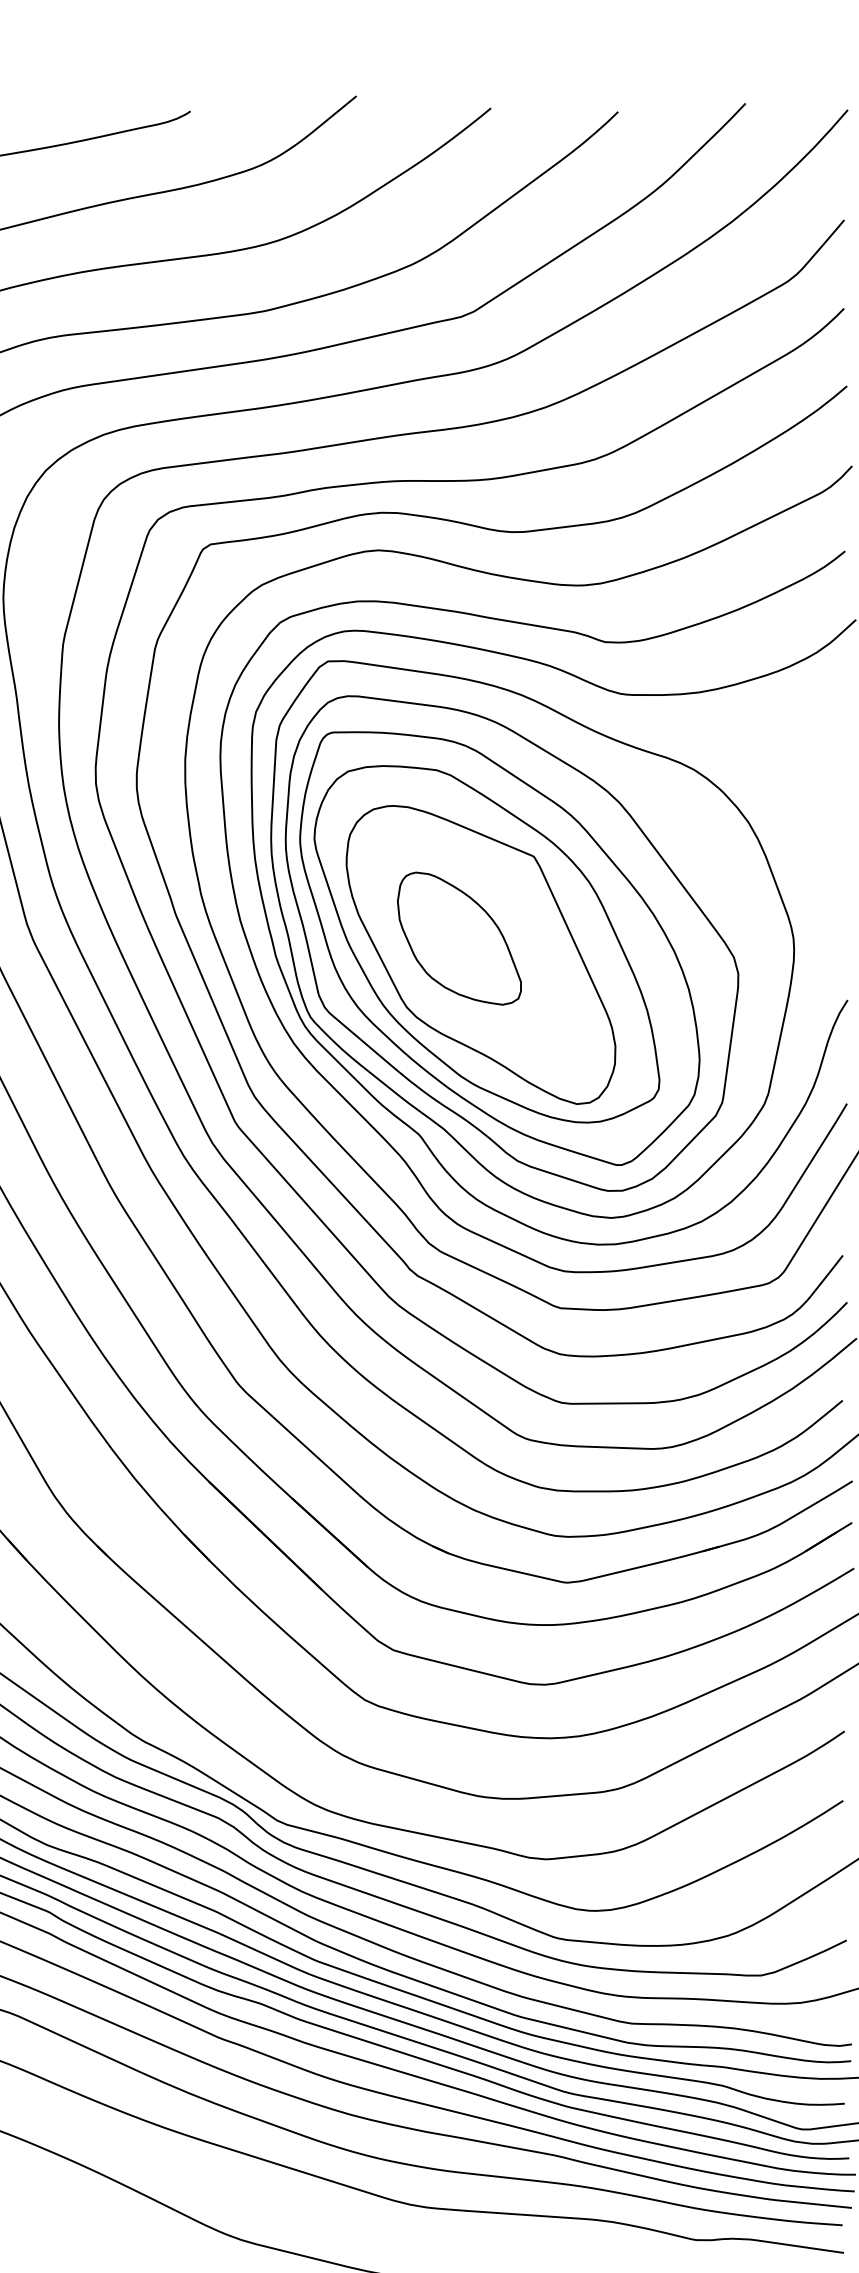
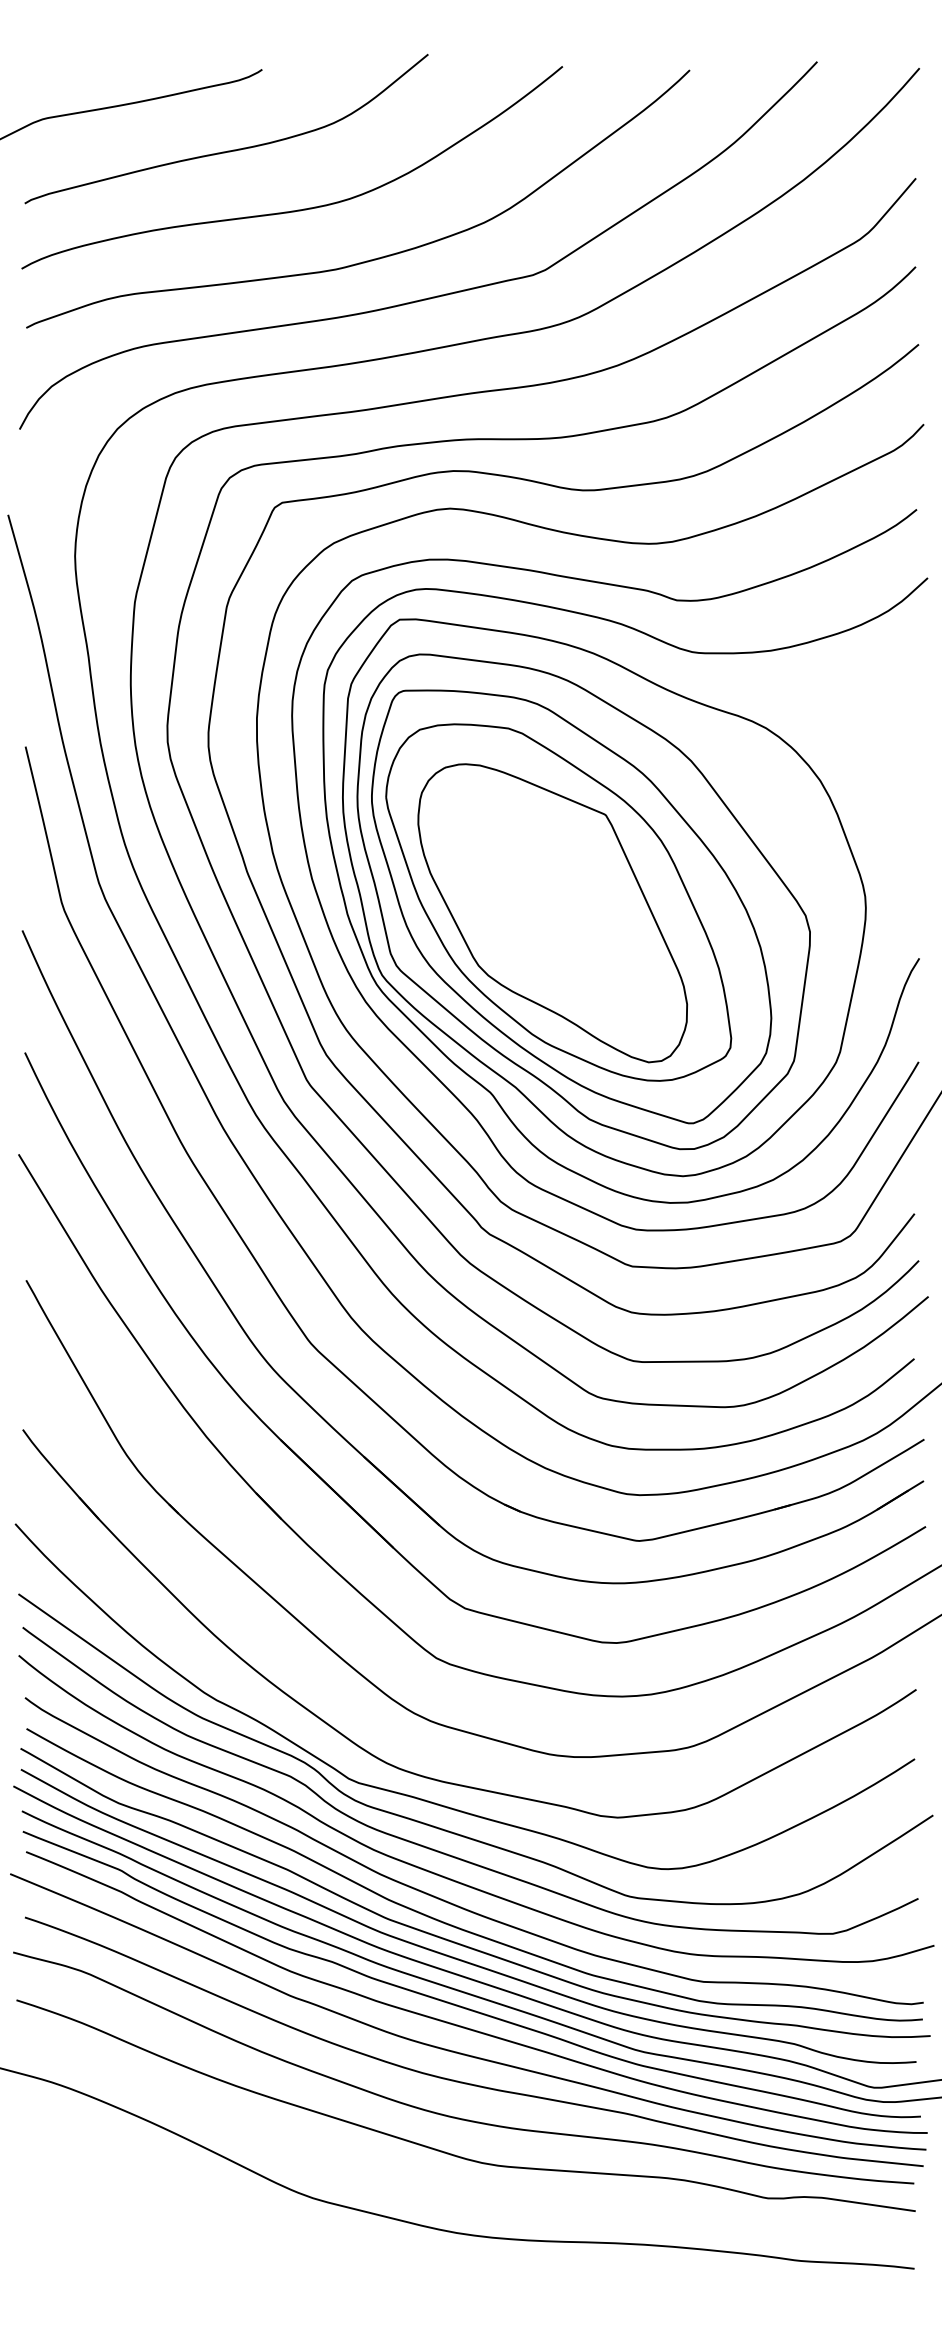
part: (458, 938) -> (530, 896), removed

